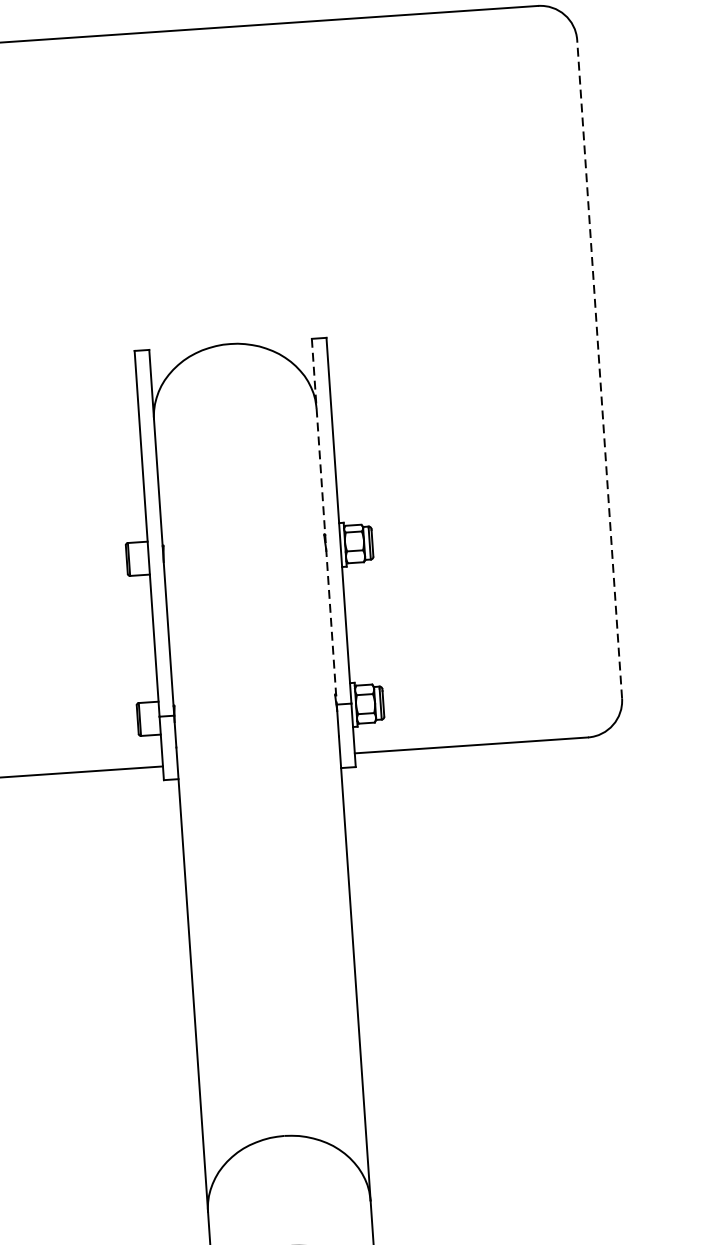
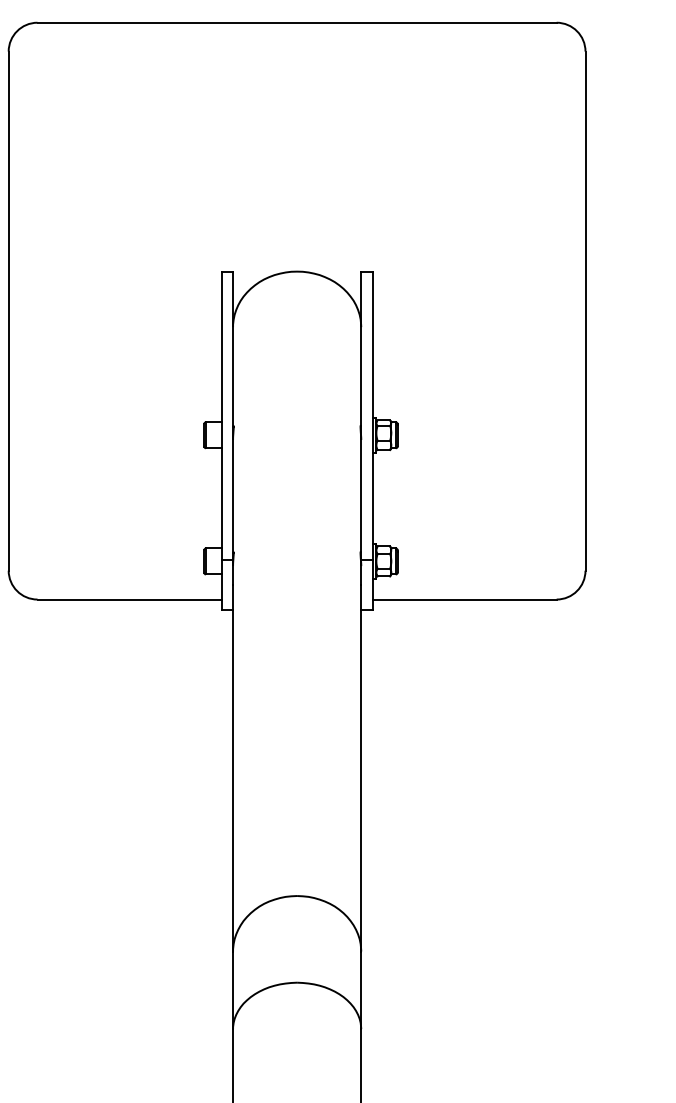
line: (599, 369) -> (585, 311), dashed -> solid
line: (324, 522) -> (361, 416), dashed -> solid

